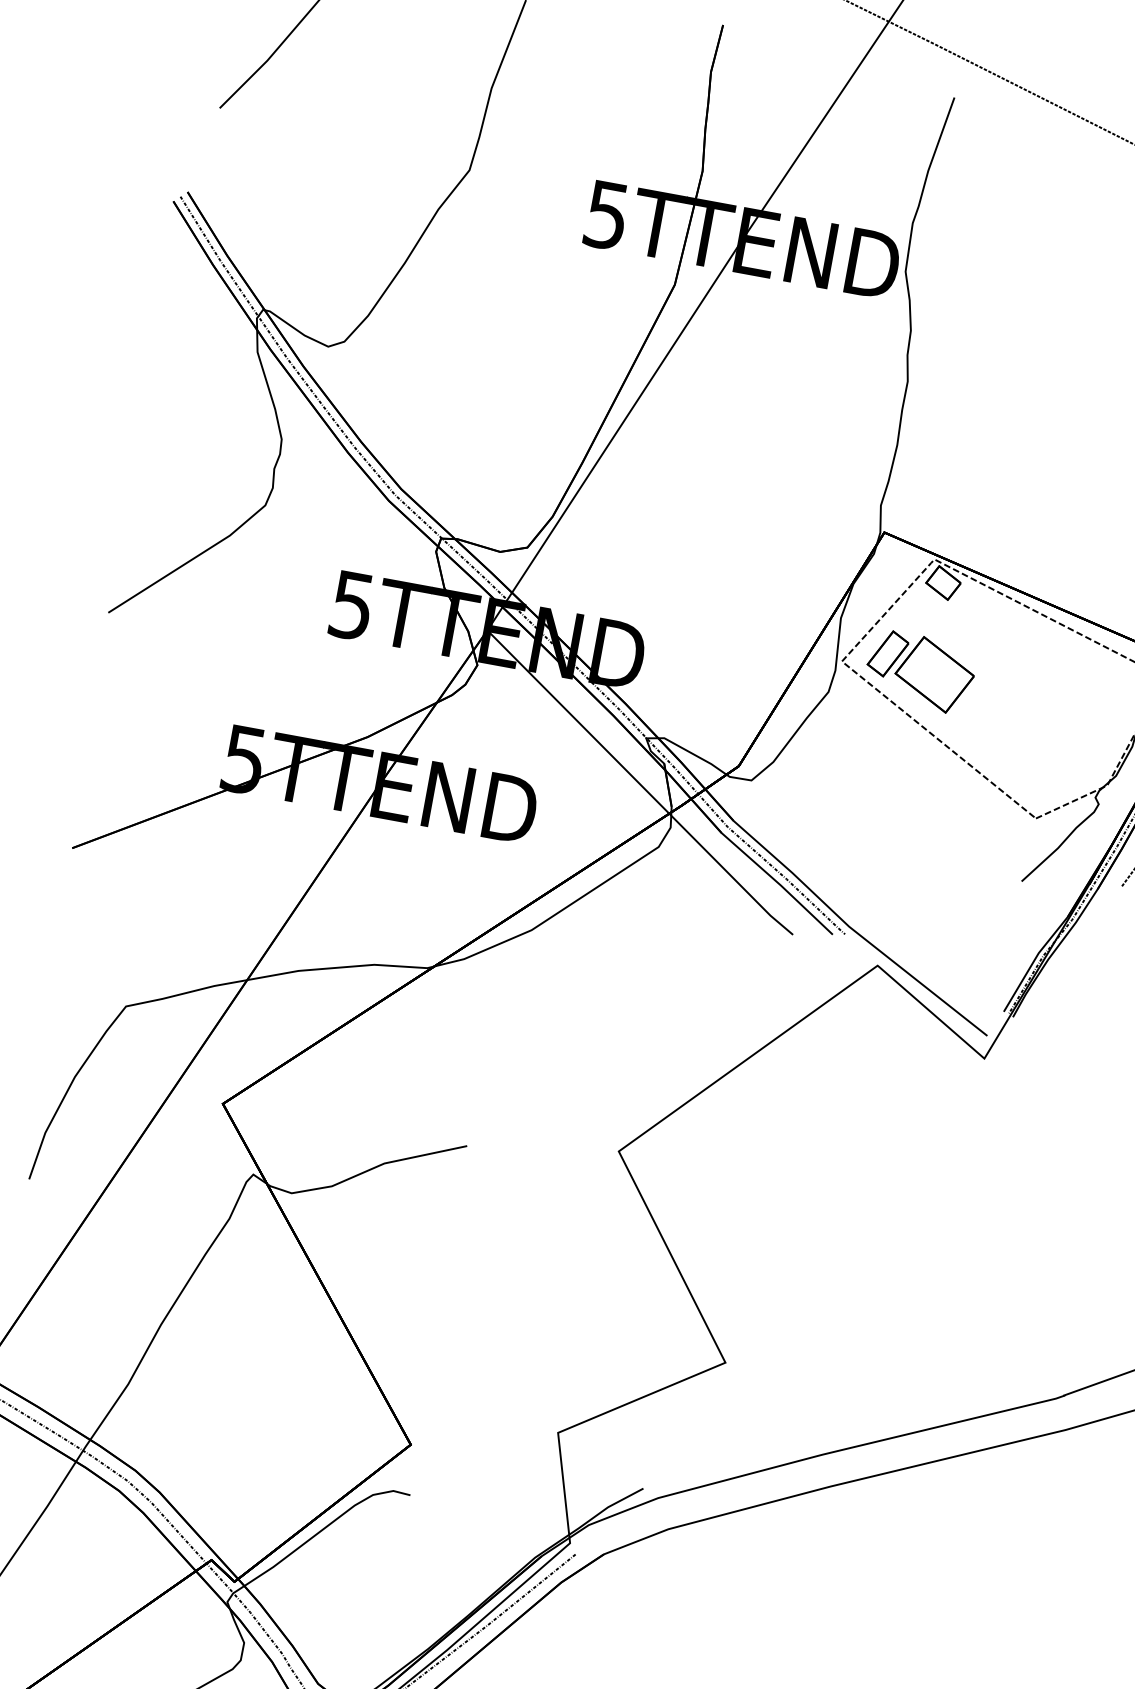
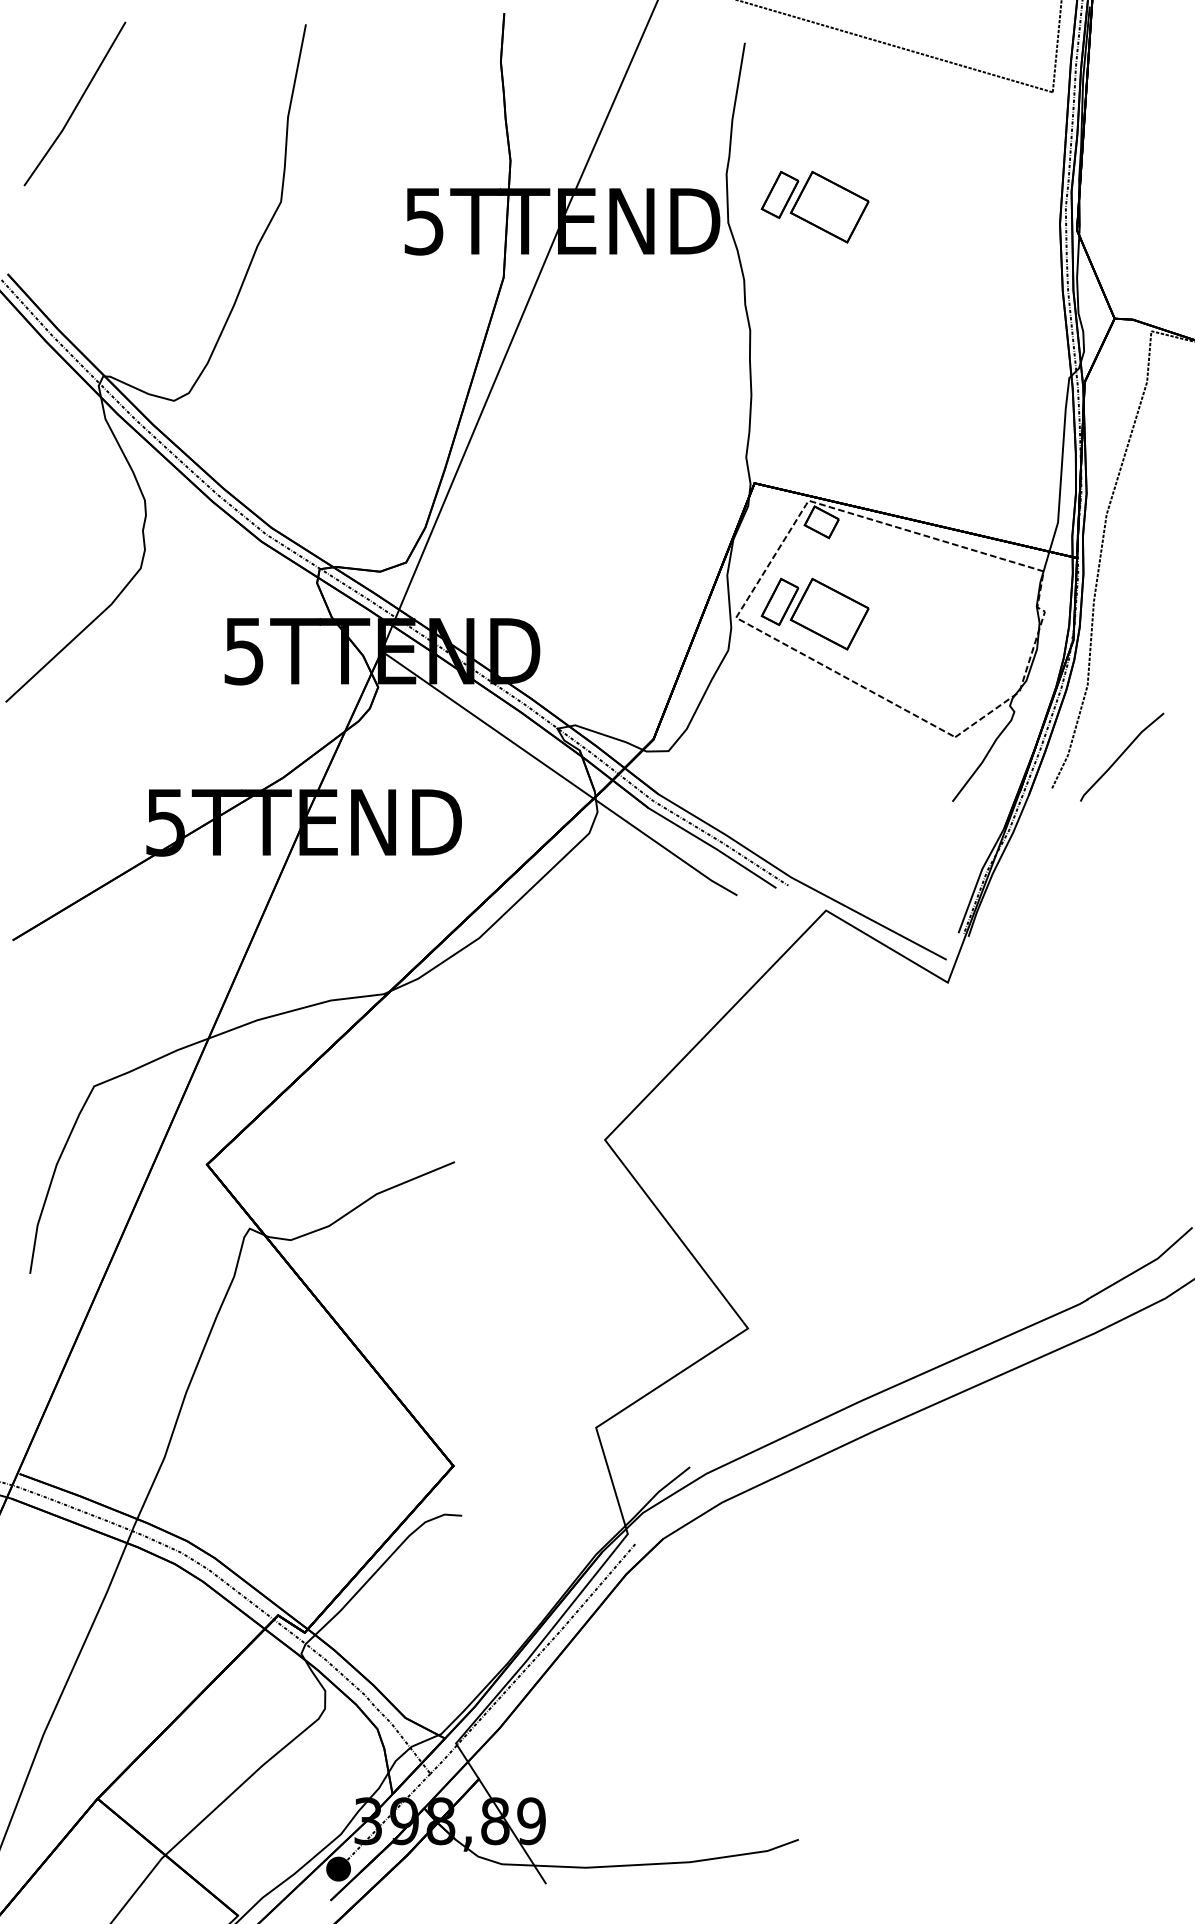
part: (993, 271) -> (814, 206), added

